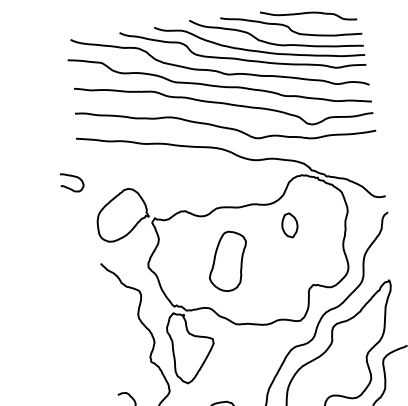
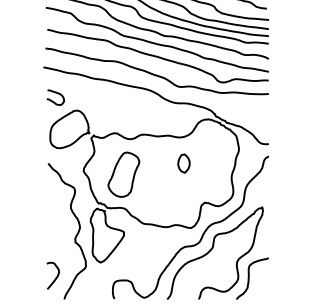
curve: (73, 178) -> (57, 94), moved
part: (289, 225) -> (183, 163), moved
part: (227, 261) -> (123, 174), moved

